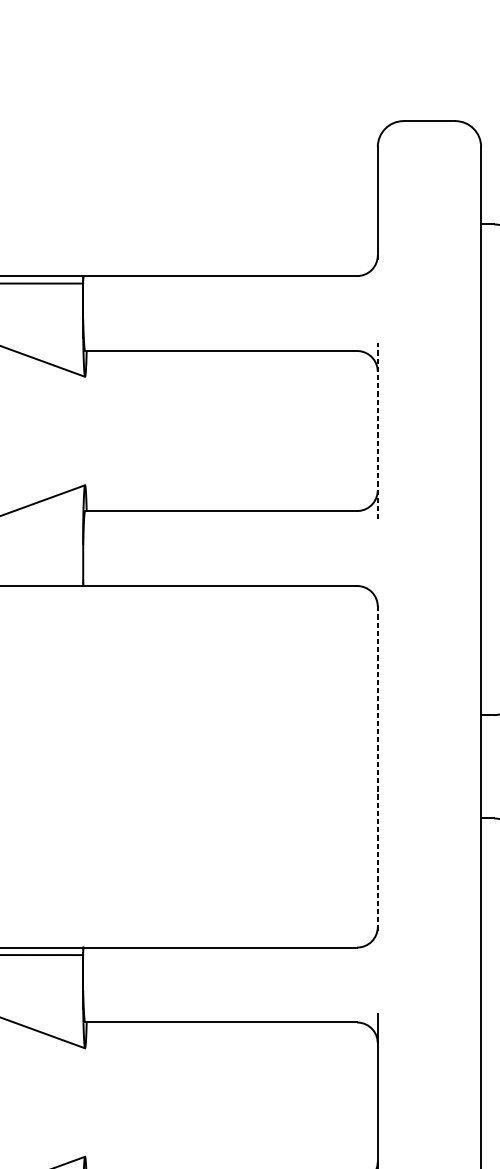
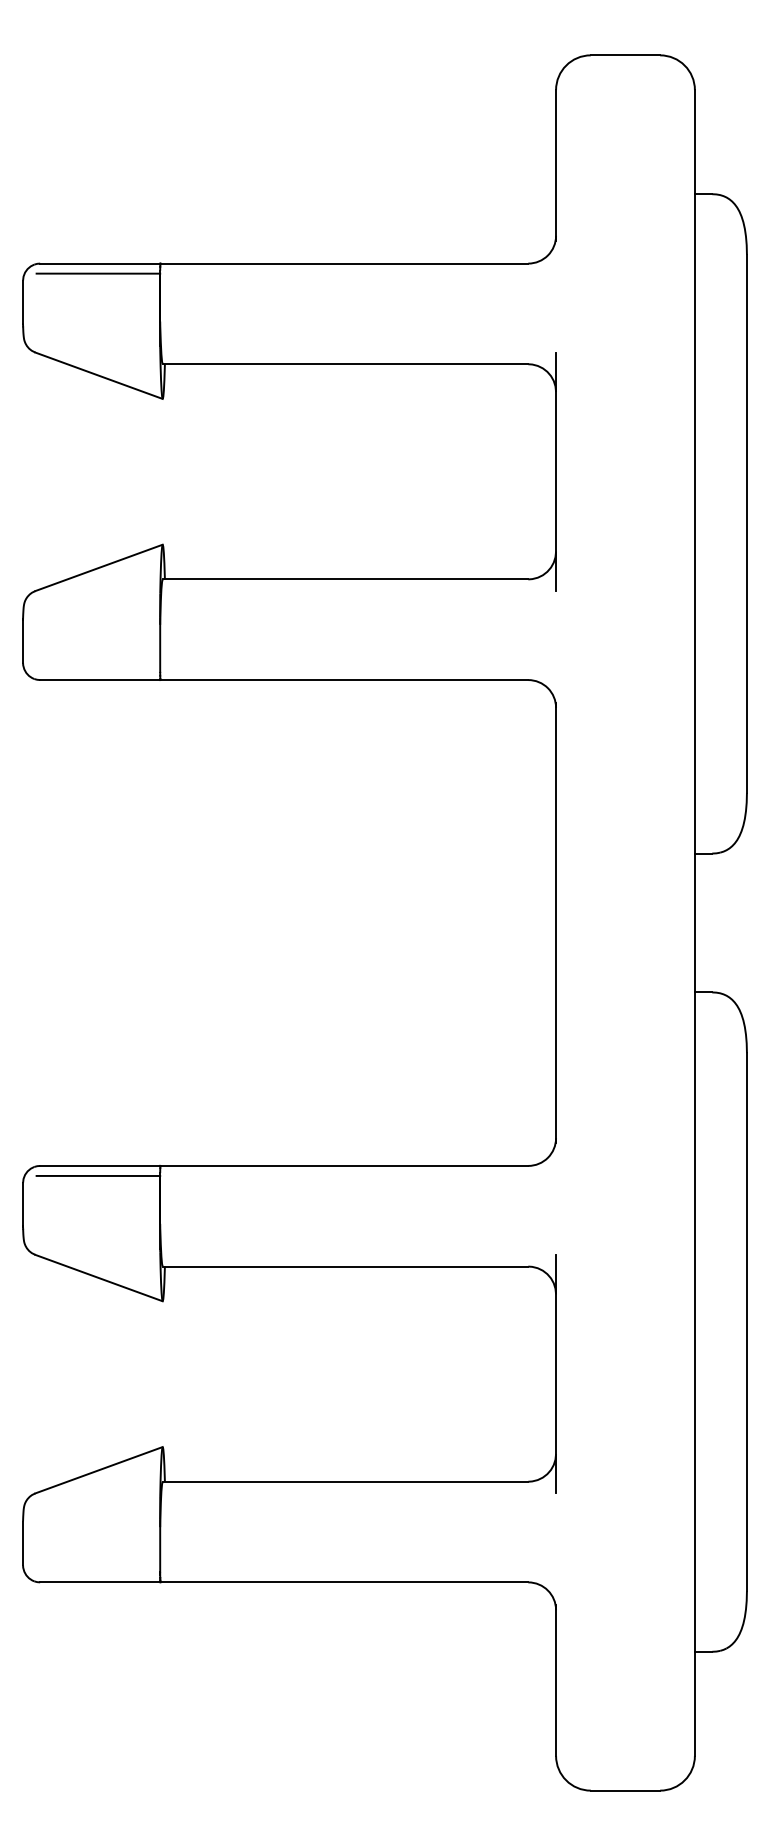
line: (378, 430) -> (556, 471), dashed -> solid
line: (378, 766) -> (556, 922), dashed -> solid

